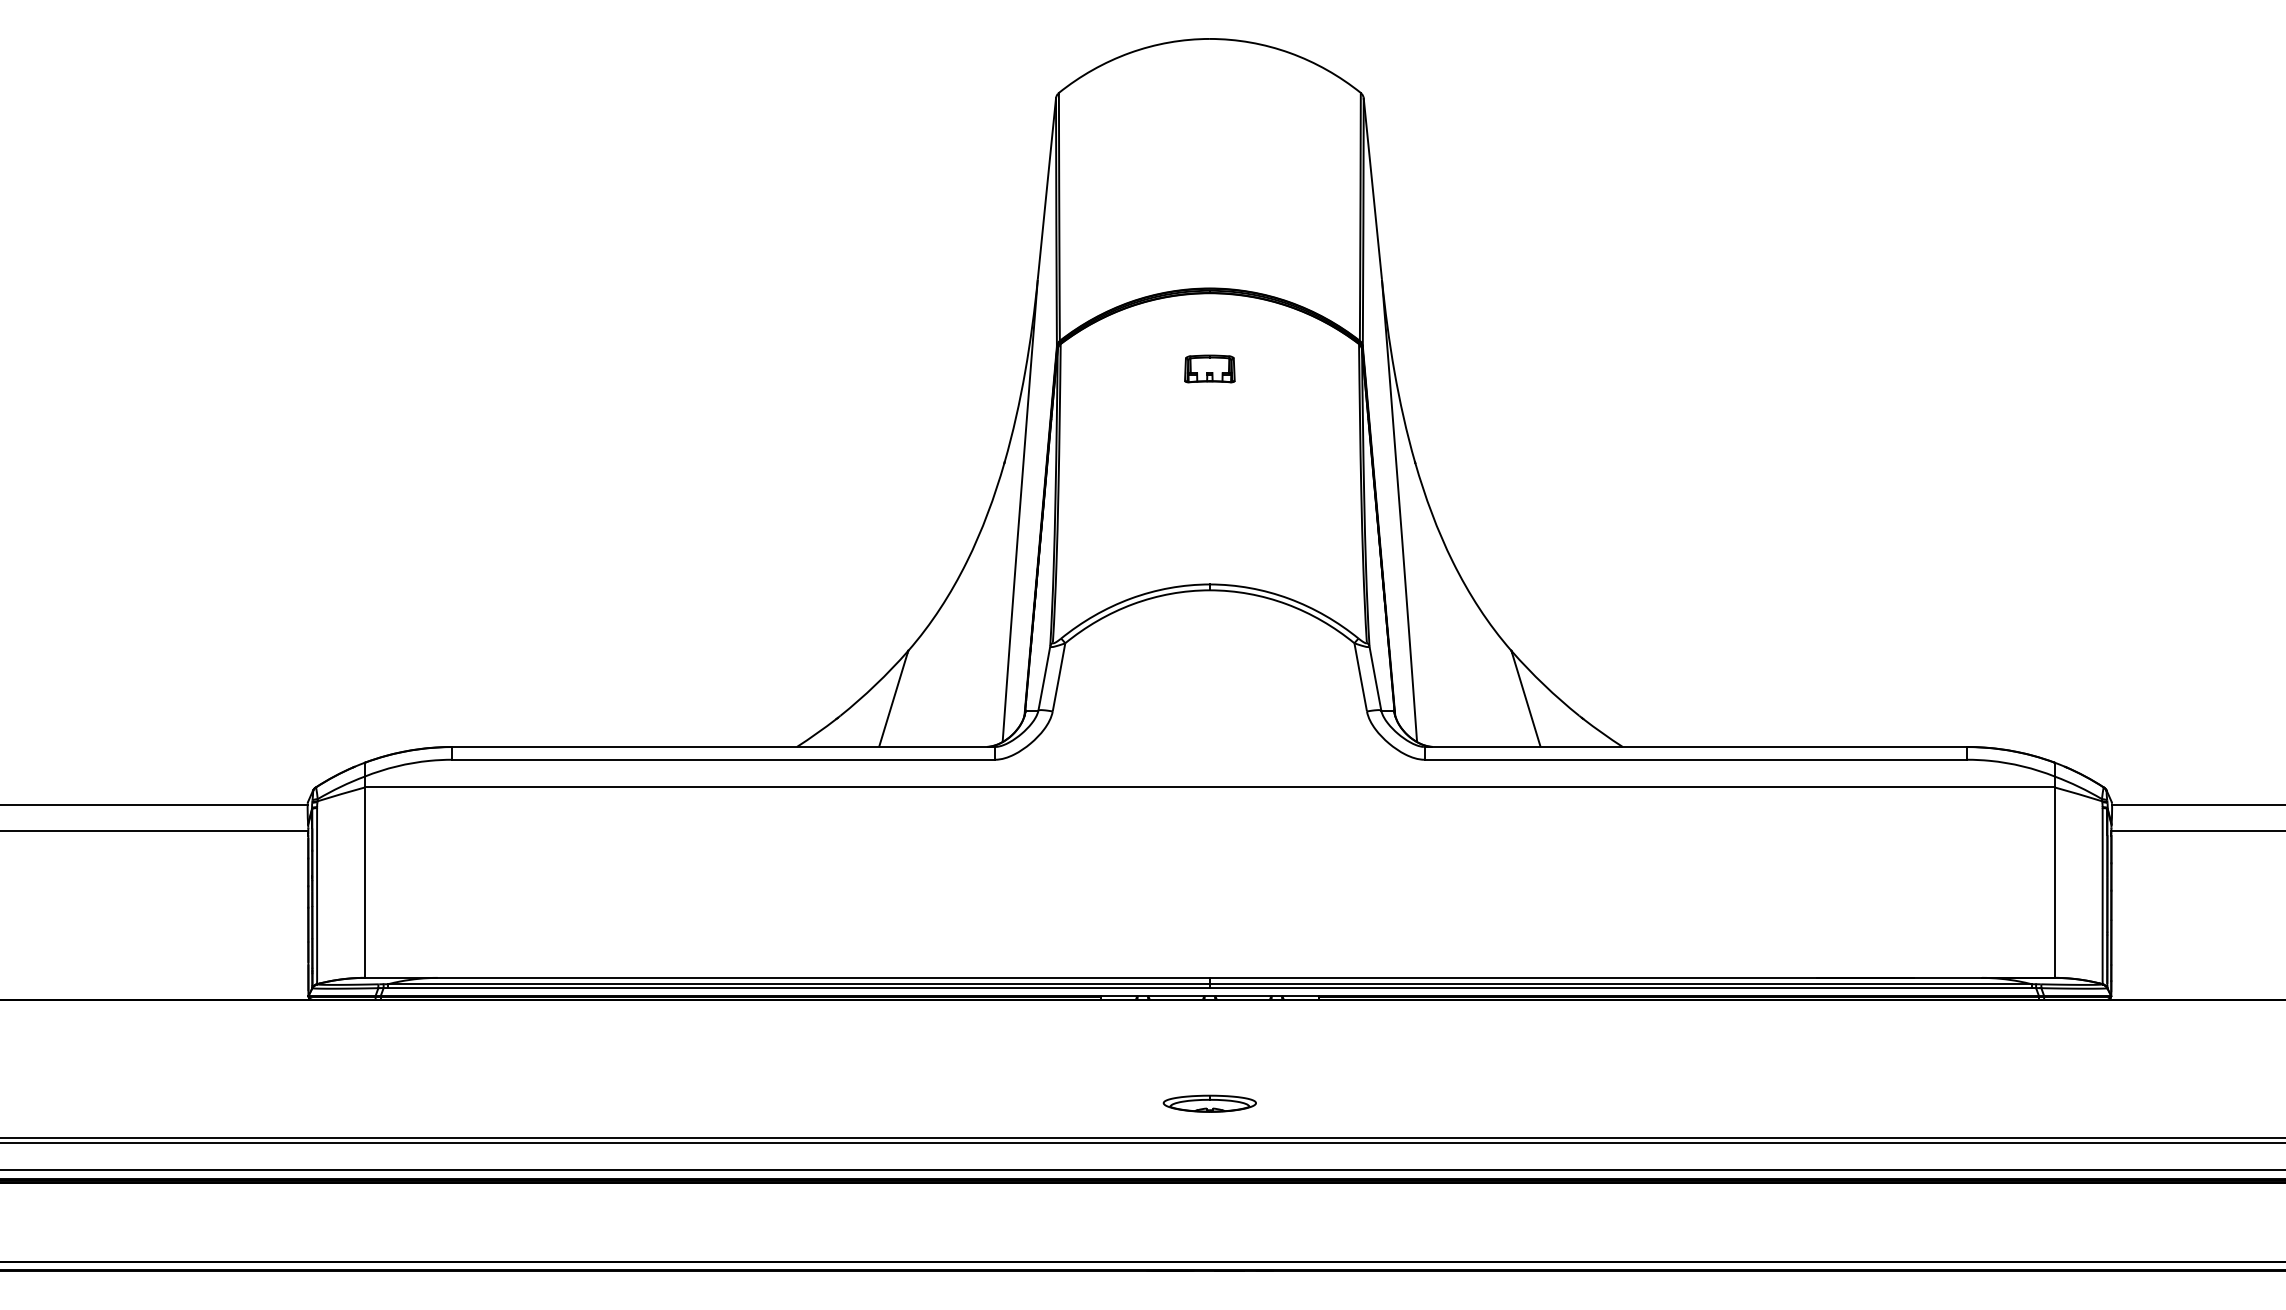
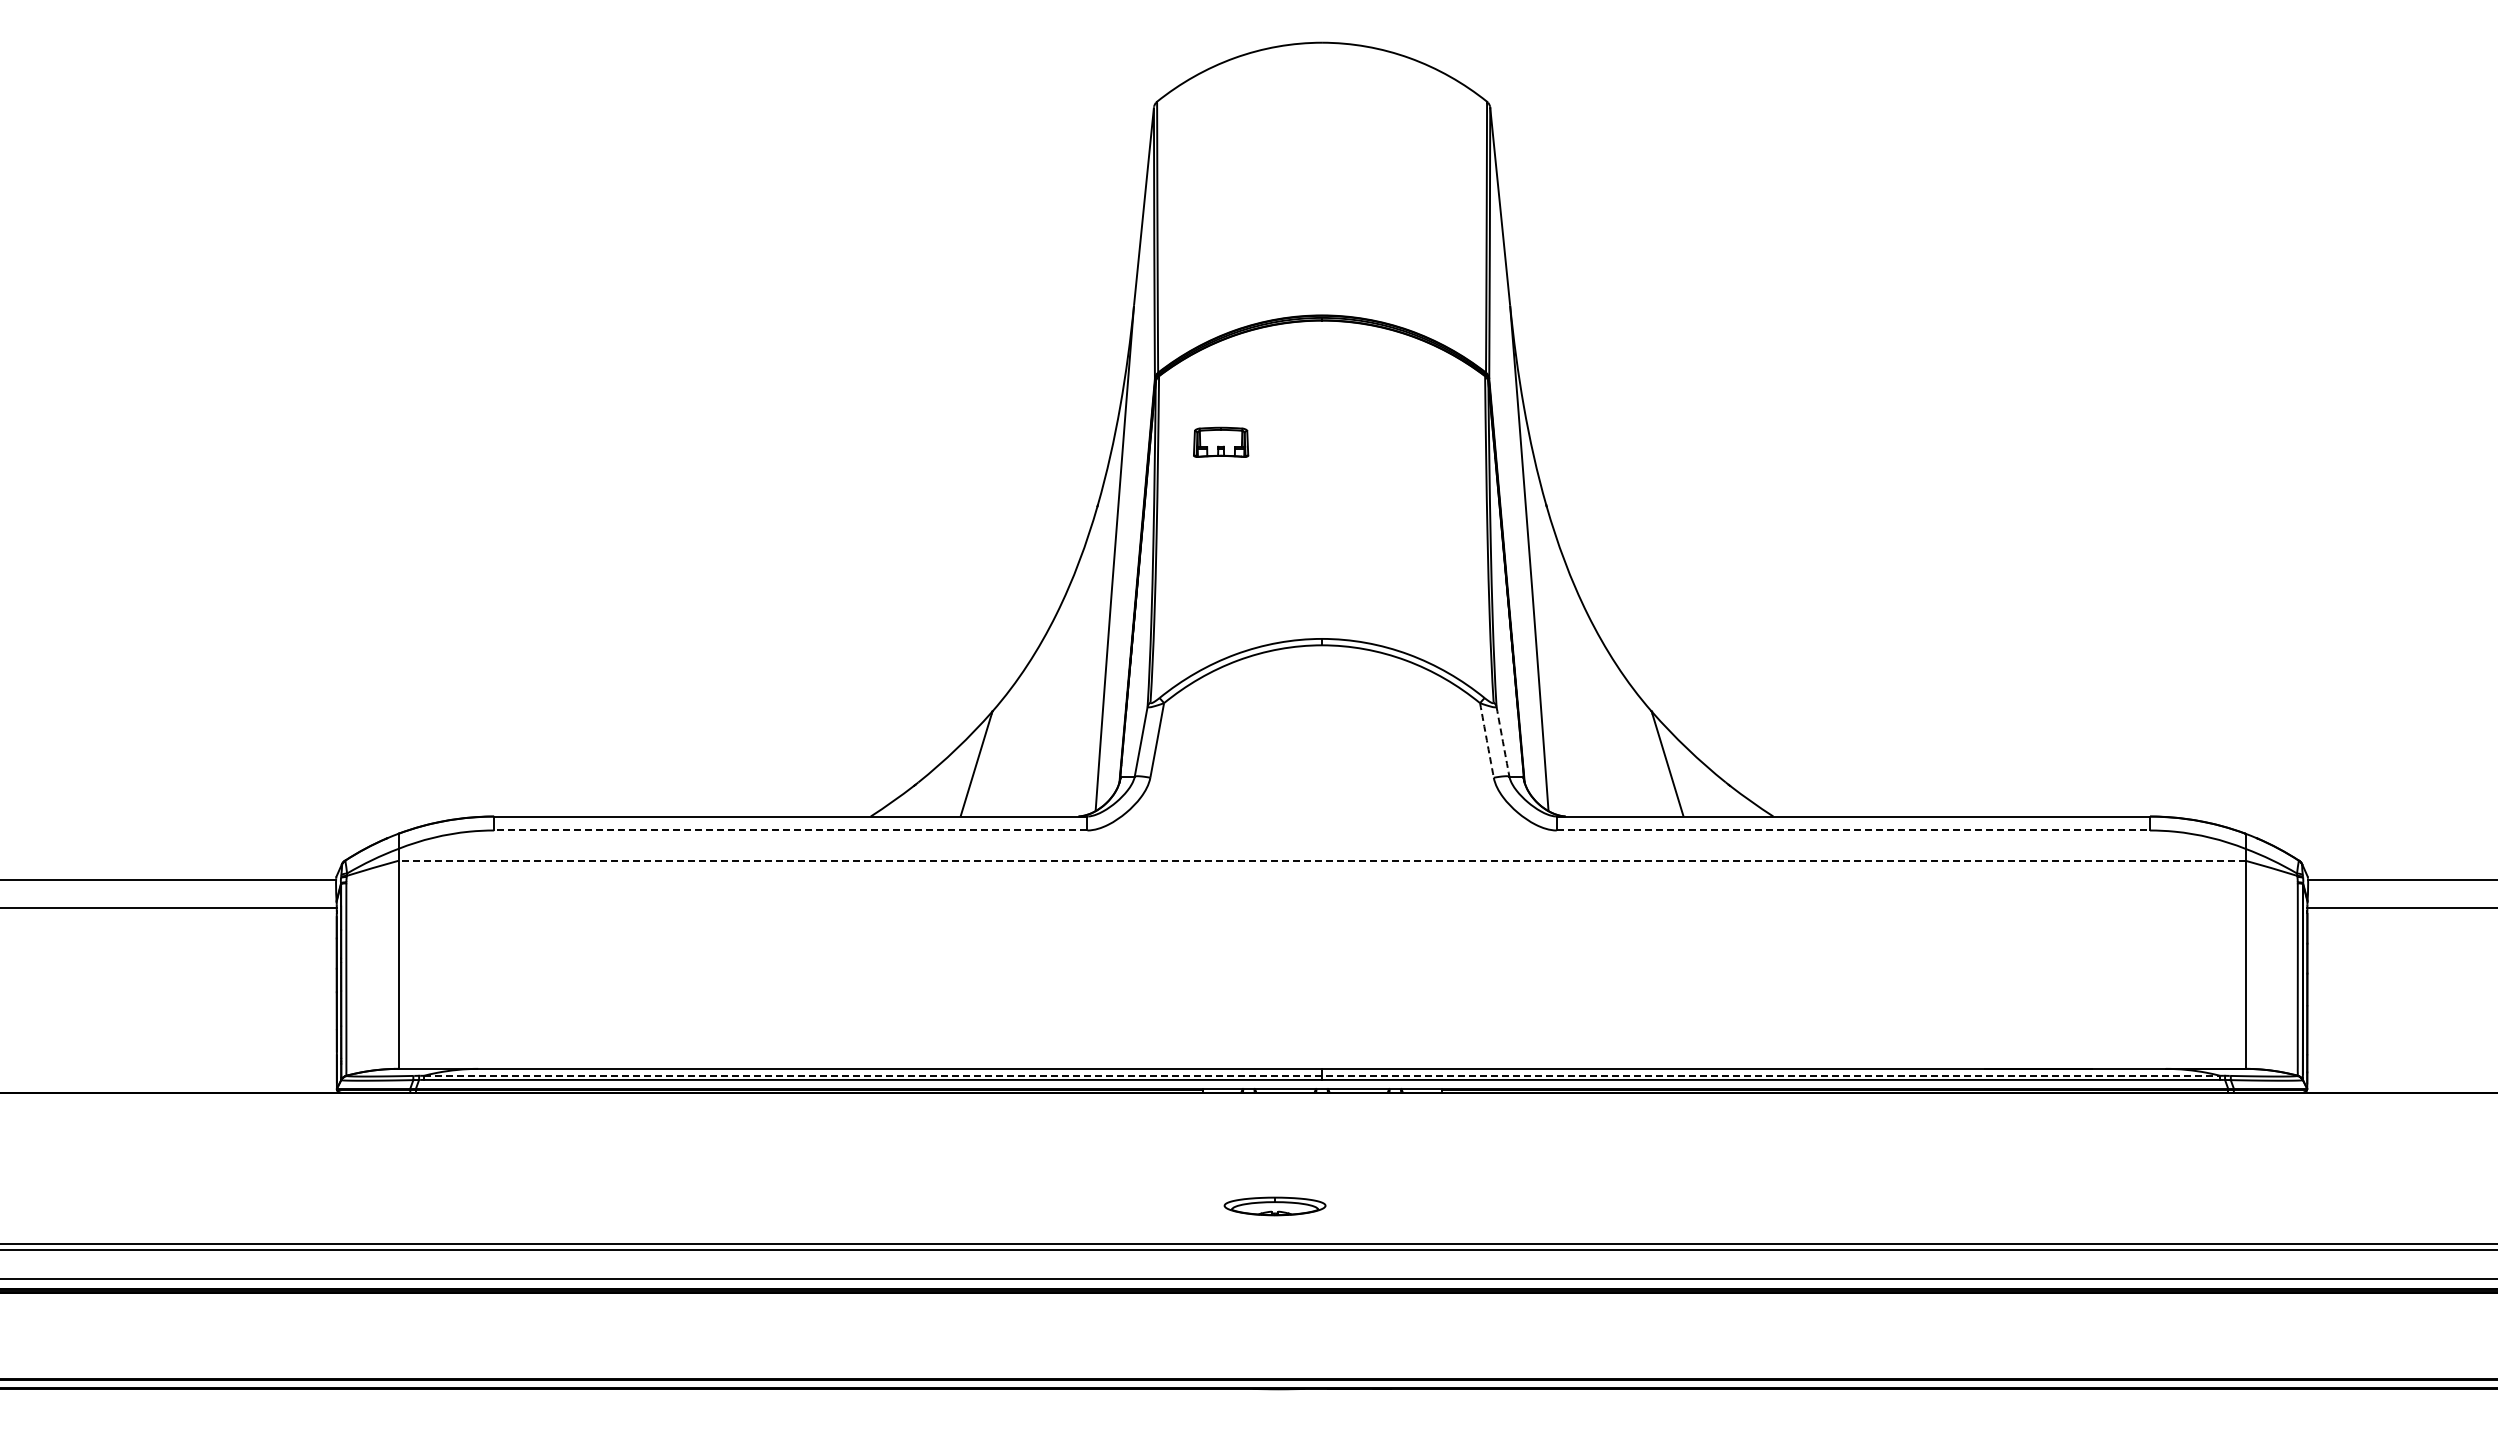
part: (1210, 368) -> (1221, 441), moved
arc: (1360, 677) -> (1486, 740), solid -> dashed
arc: (1374, 678) -> (1502, 741), solid -> dashed
line: (723, 759) -> (790, 830), solid -> dashed
line: (1696, 759) -> (1853, 830), solid -> dashed
line: (1209, 787) -> (1321, 860), solid -> dashed
line: (1210, 983) -> (1322, 1075), solid -> dashed
part: (1209, 1103) -> (1274, 1206), moved

